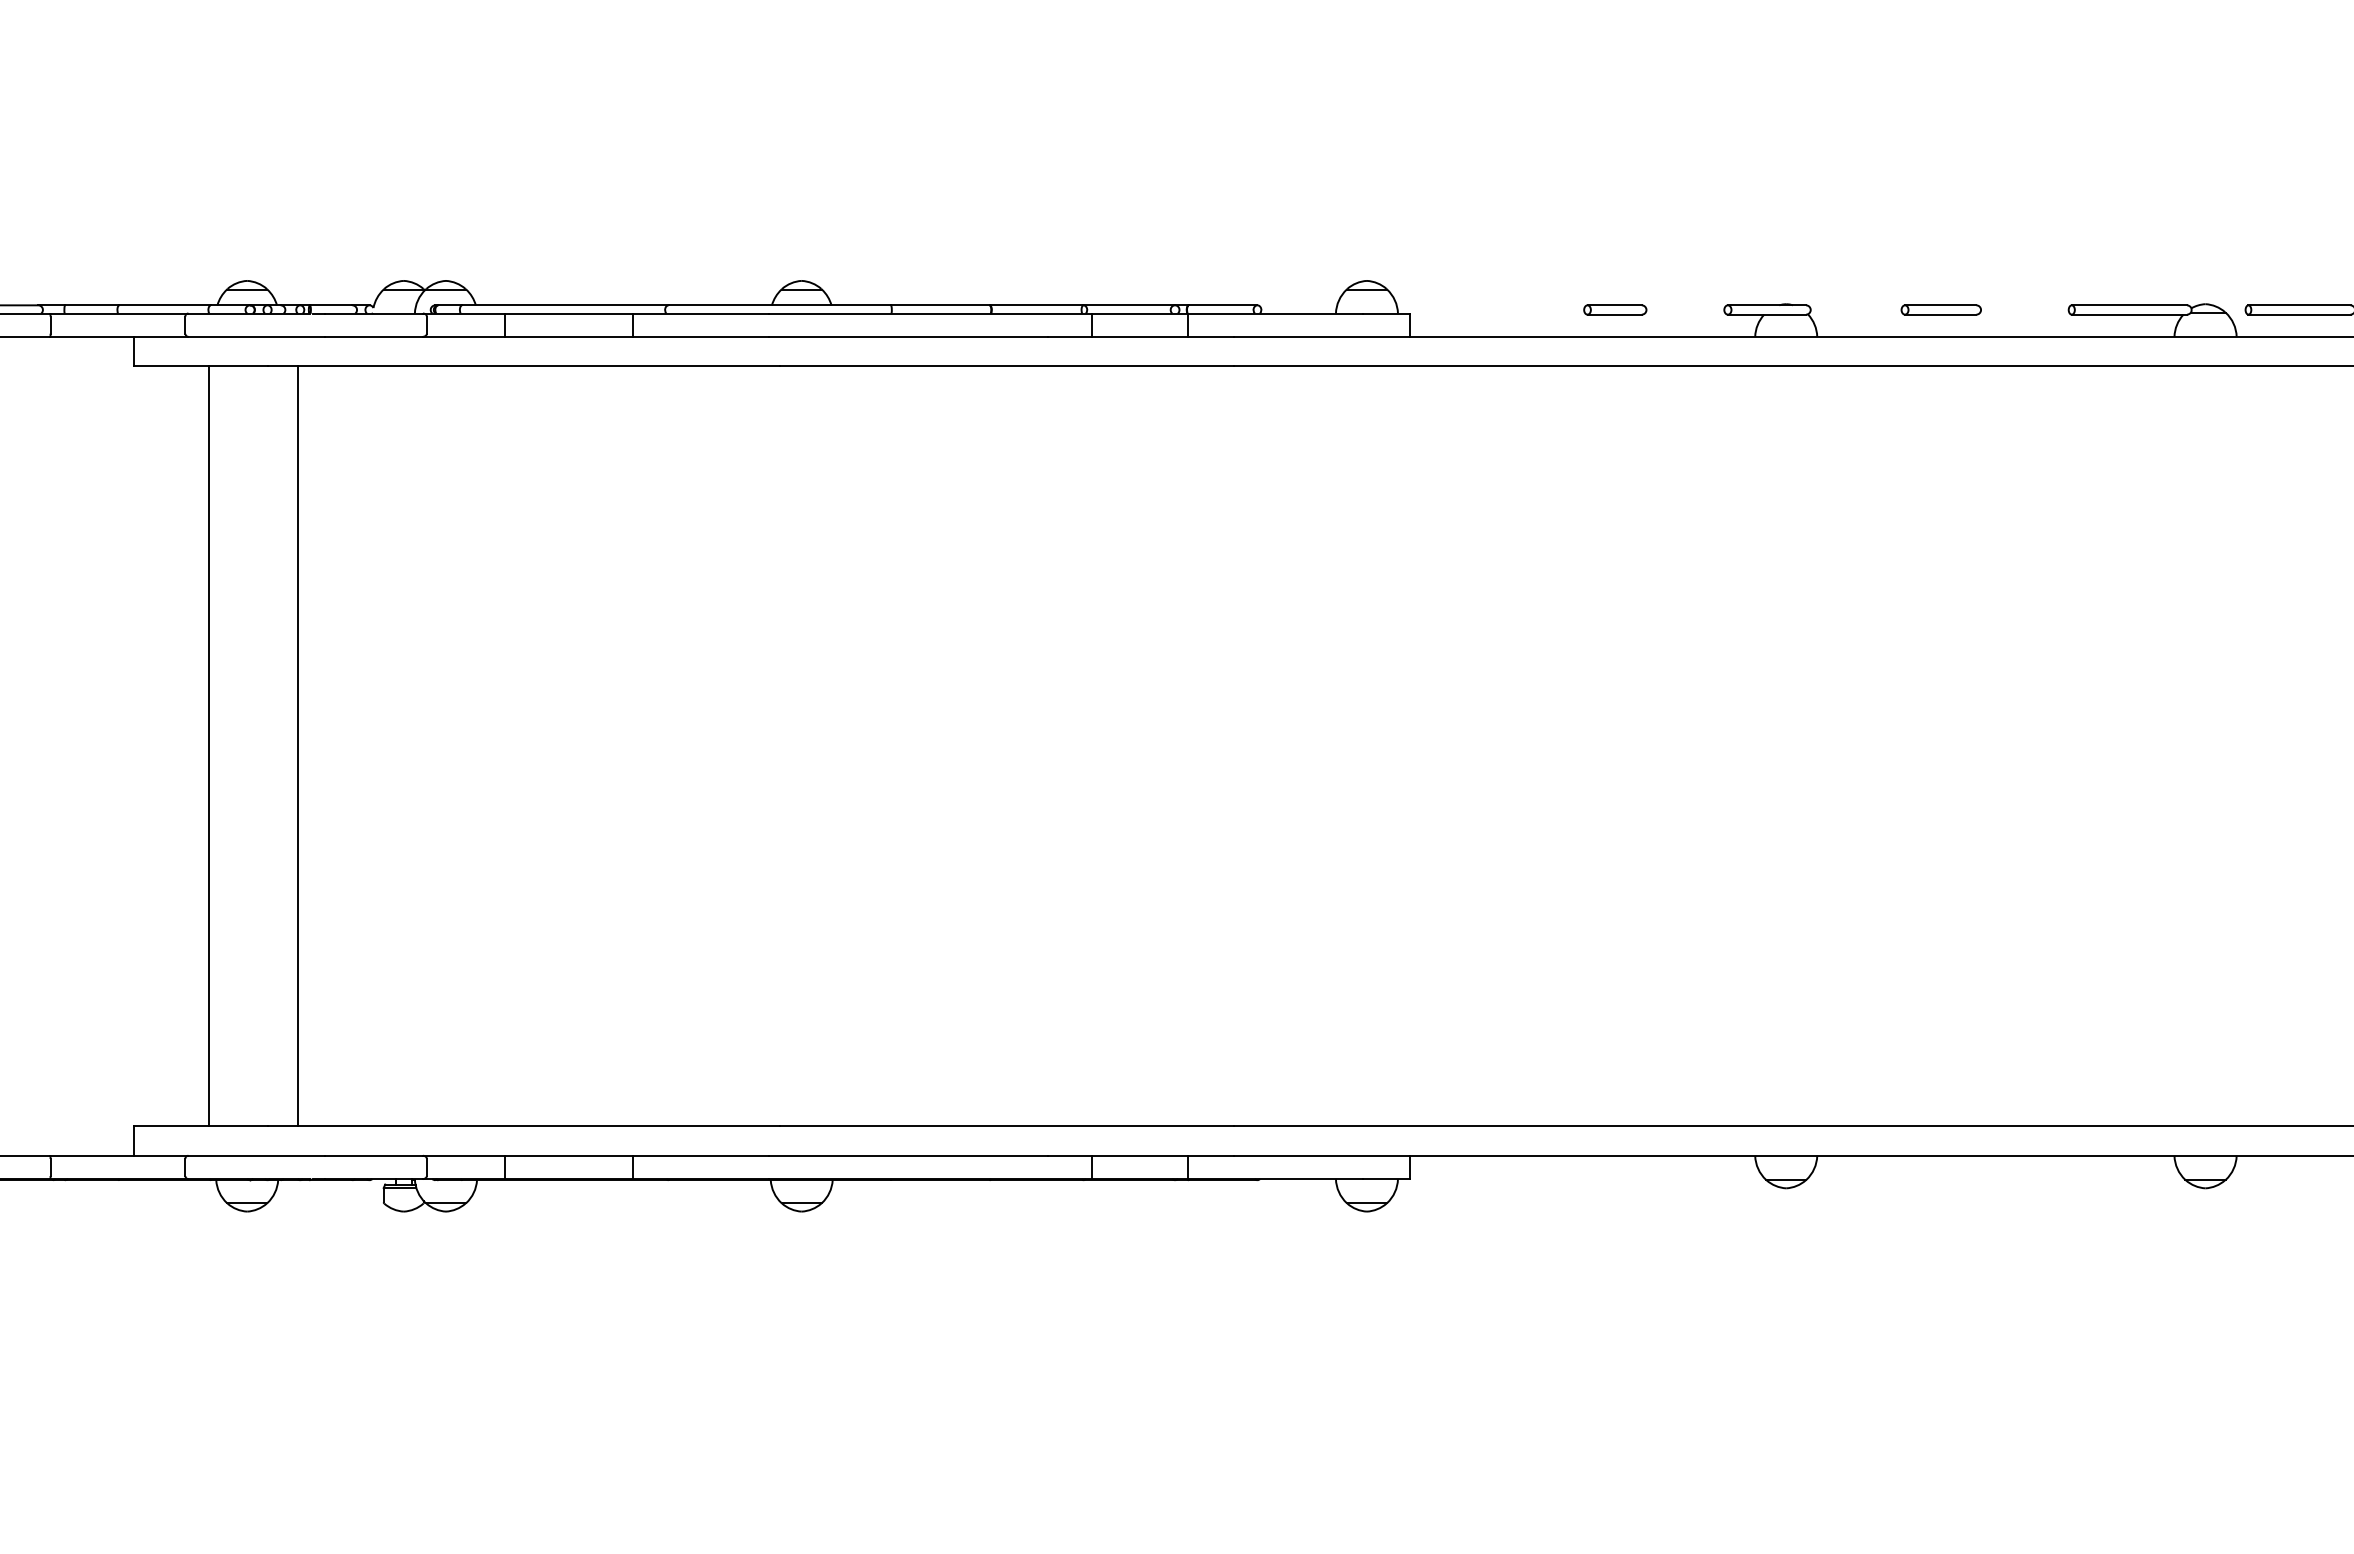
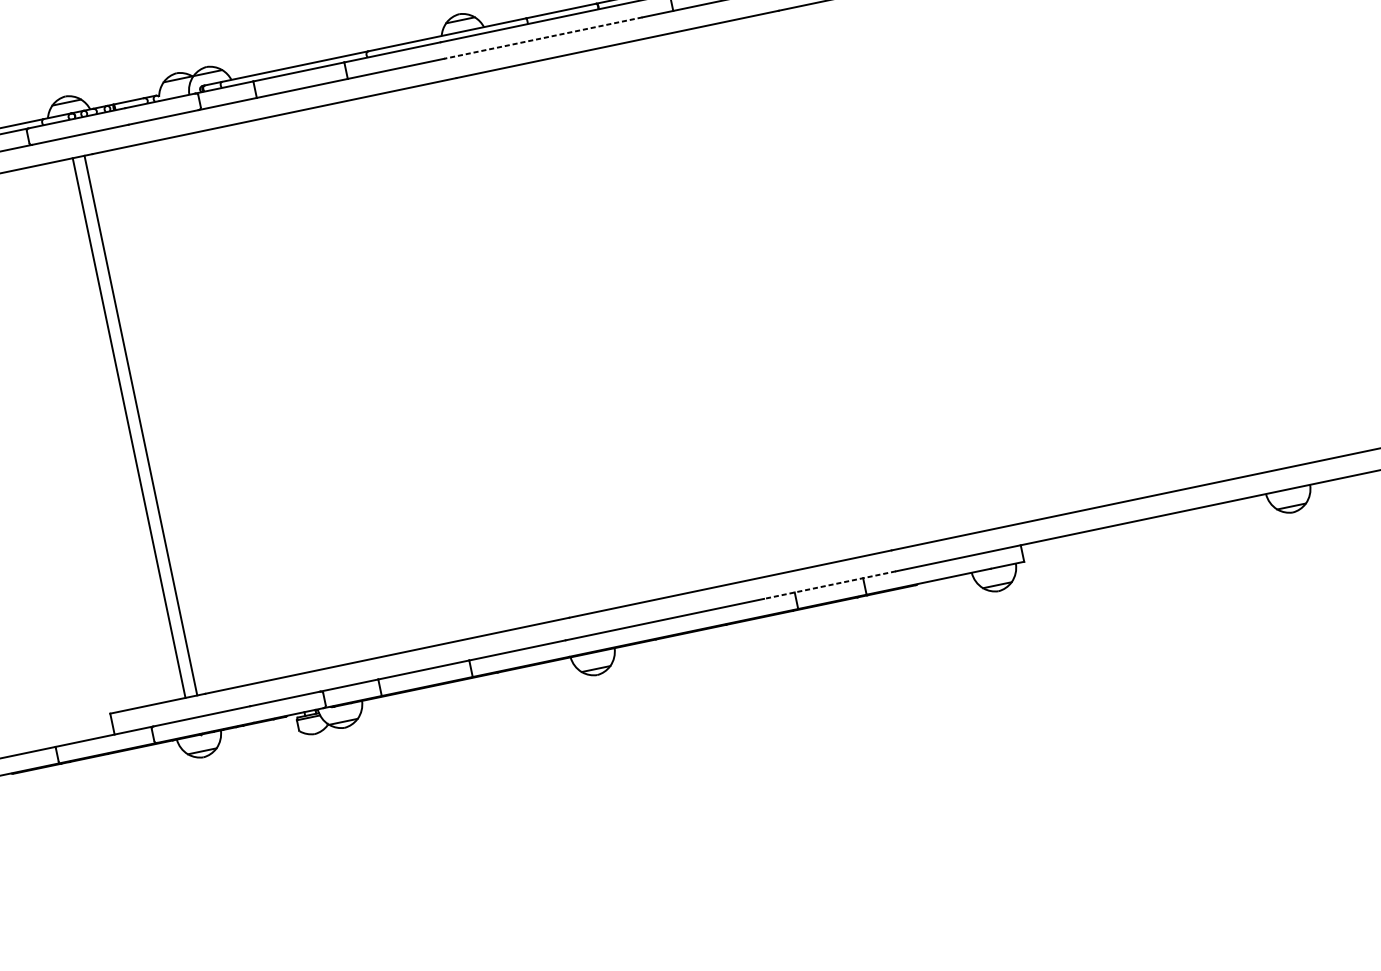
line: (908, 336) -> (543, 37), solid -> dashed
line: (209, 746) -> (141, 425), moved
line: (297, 746) -> (129, 428), moved
line: (1141, 1155) -> (830, 584), solid -> dashed

